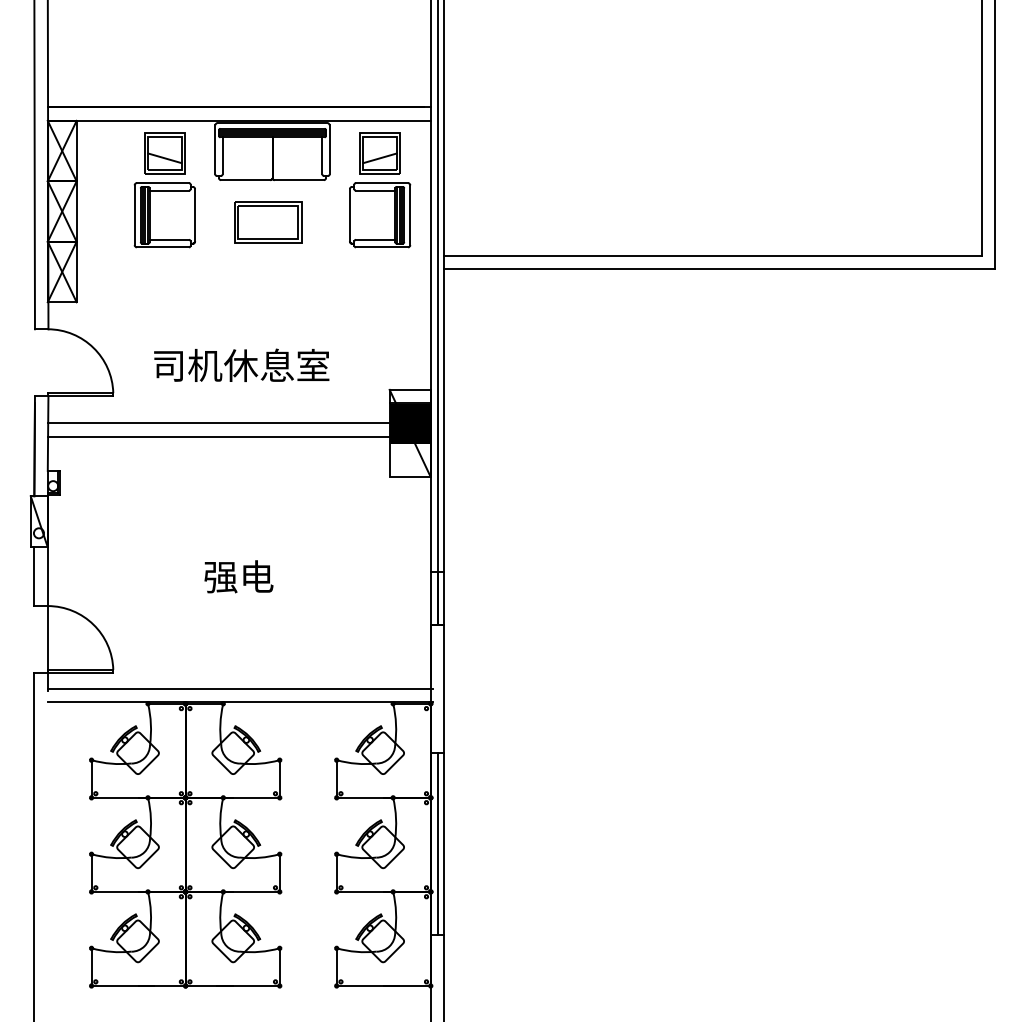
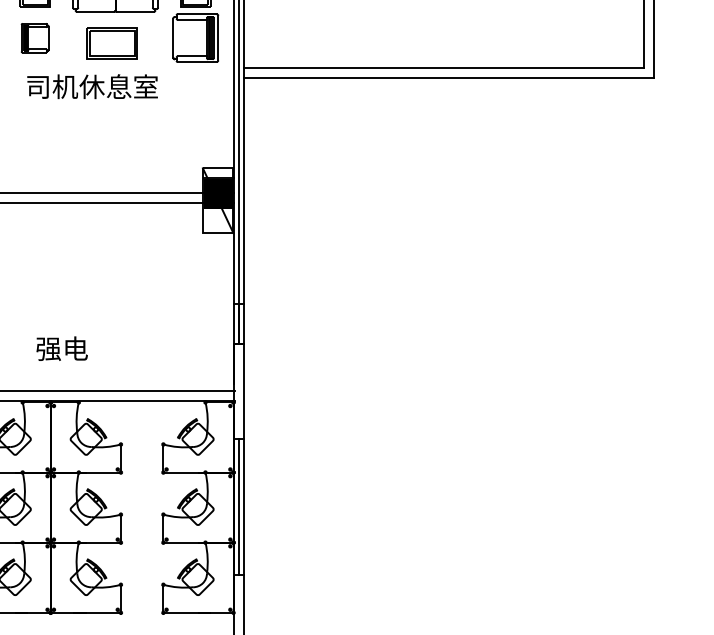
part: (164, 215) -> (34, 38), size x0.6
text: (241, 364) -> (92, 86), moved
text: (238, 576) -> (61, 348), moved

